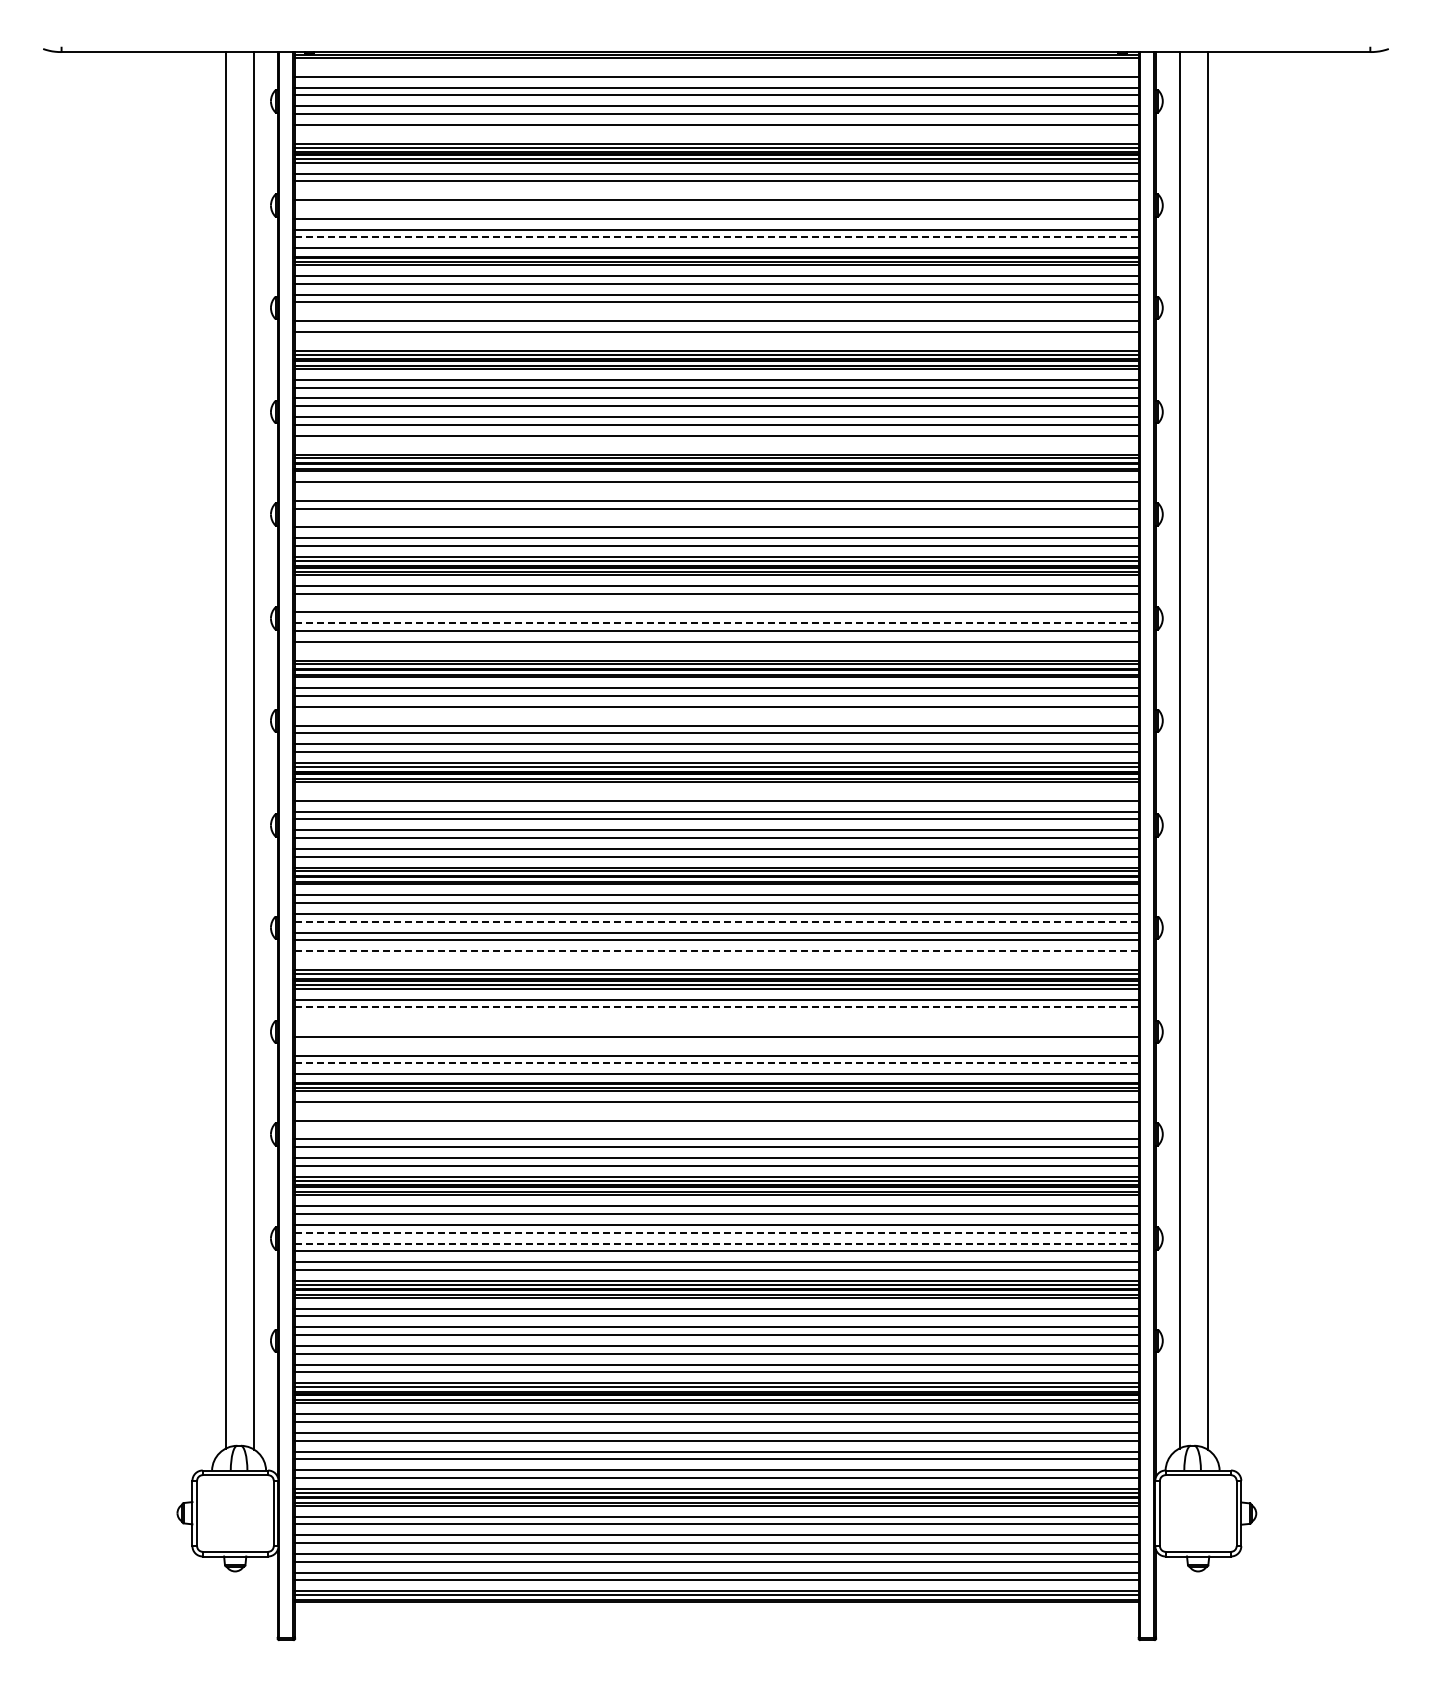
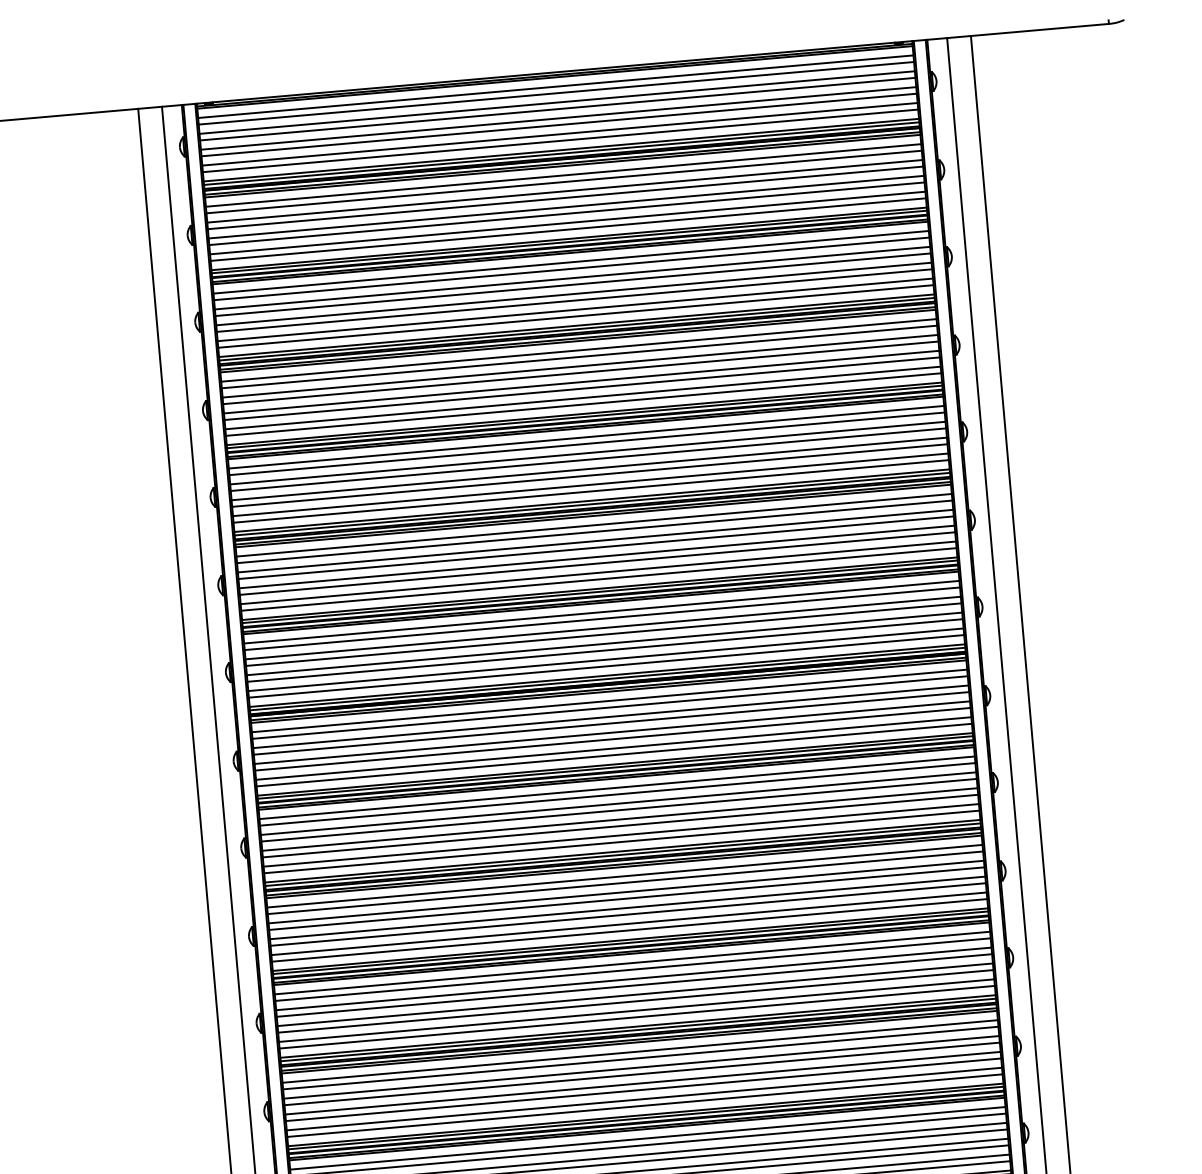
line: (716, 68) -> (555, 86), added
line: (716, 132) -> (560, 140), added
line: (716, 192) -> (564, 191), added
line: (716, 210) -> (566, 206), added
line: (716, 237) -> (568, 229), dashed -> solid
line: (716, 251) -> (569, 241), added
line: (716, 313) -> (573, 294), added
line: (716, 339) -> (575, 316), added
line: (716, 443) -> (583, 404), added
line: (716, 489) -> (586, 443), added
line: (716, 519) -> (588, 468), added
line: (716, 604) -> (595, 541), added
line: (716, 623) -> (596, 557), dashed -> solid
line: (716, 649) -> (598, 579), added
line: (716, 714) -> (603, 634), added
line: (716, 792) -> (609, 700), added
line: (716, 921) -> (618, 810), dashed -> solid
line: (716, 951) -> (621, 835), dashed -> solid
line: (716, 959) -> (621, 842), added
line: (716, 1007) -> (625, 882), dashed -> solid
line: (716, 1018) -> (625, 892), added
line: (716, 1025) -> (626, 898), added
line: (716, 1044) -> (627, 914), added
line: (716, 1063) -> (629, 930), dashed -> solid
line: (716, 1077) -> (630, 942), added
line: (716, 1109) -> (632, 969), added
line: (716, 1128) -> (634, 985), added
line: (716, 1232) -> (641, 1073), dashed -> solid
line: (716, 1243) -> (642, 1083), dashed -> solid

